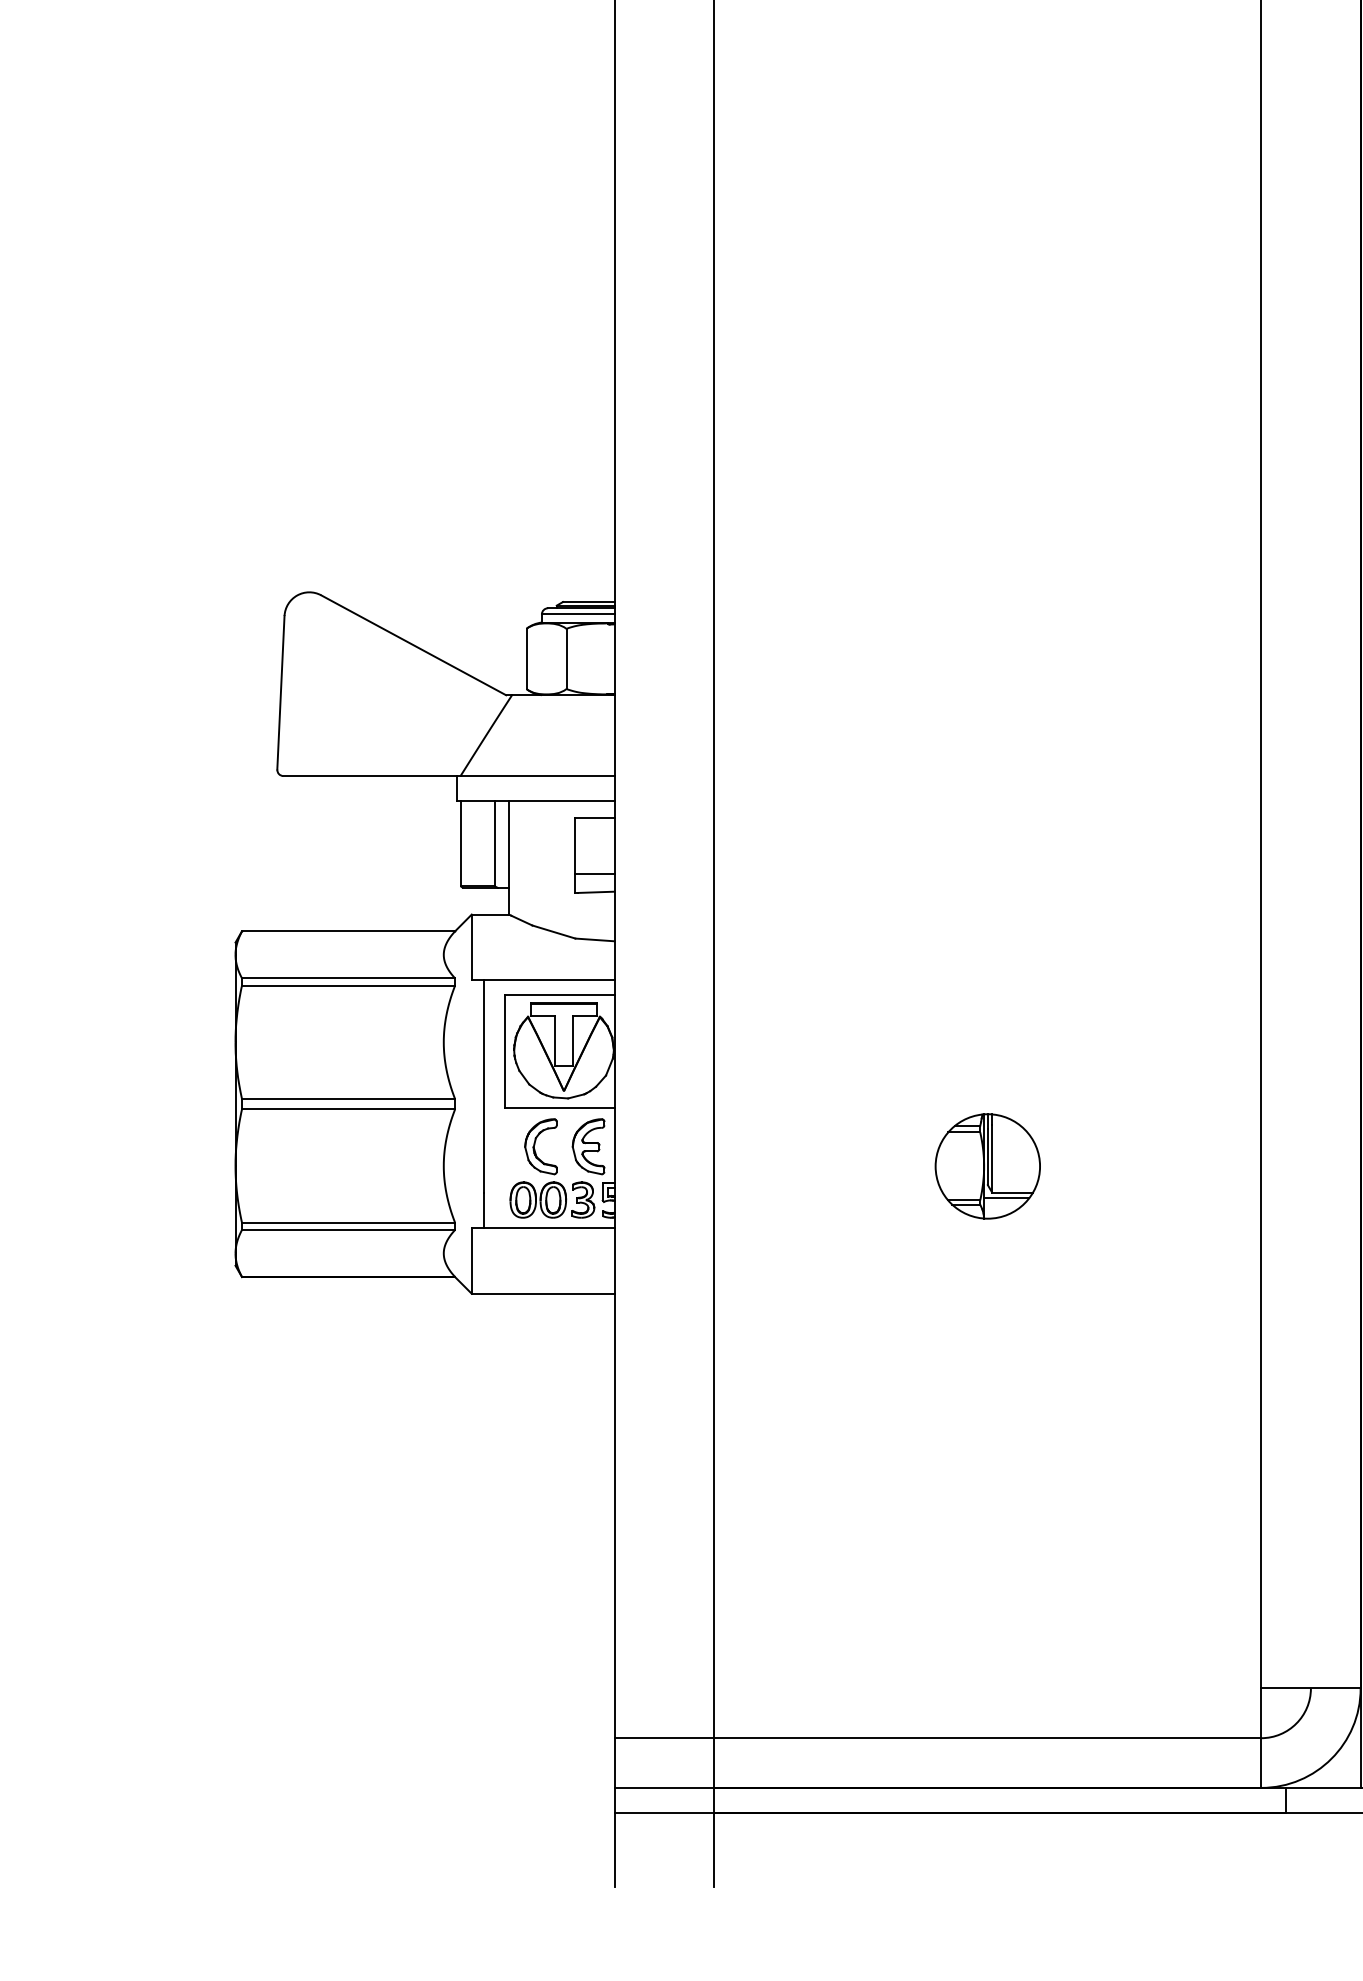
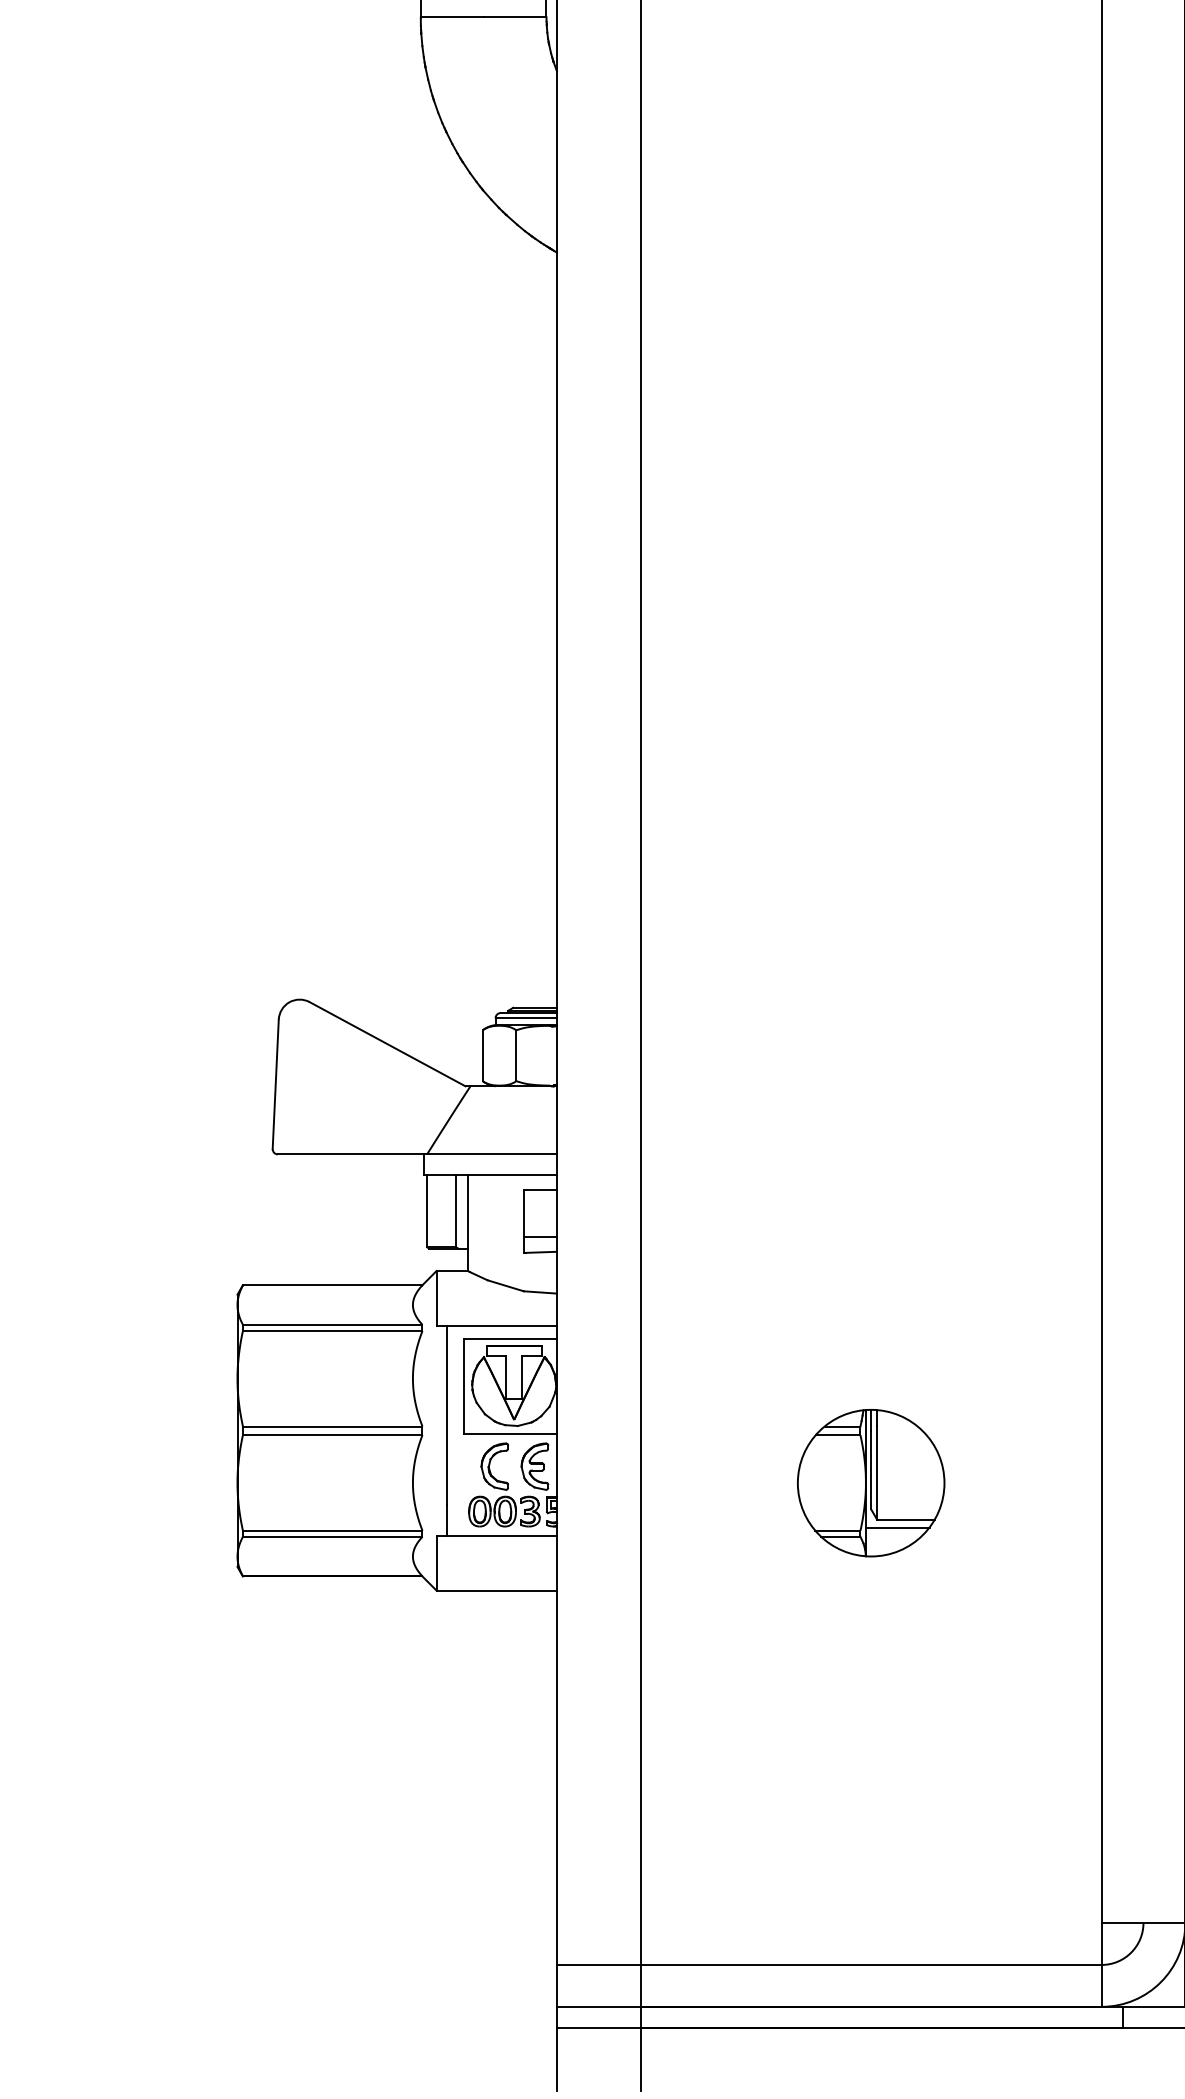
part: (988, 1166) -> (871, 1483), size x1.67

